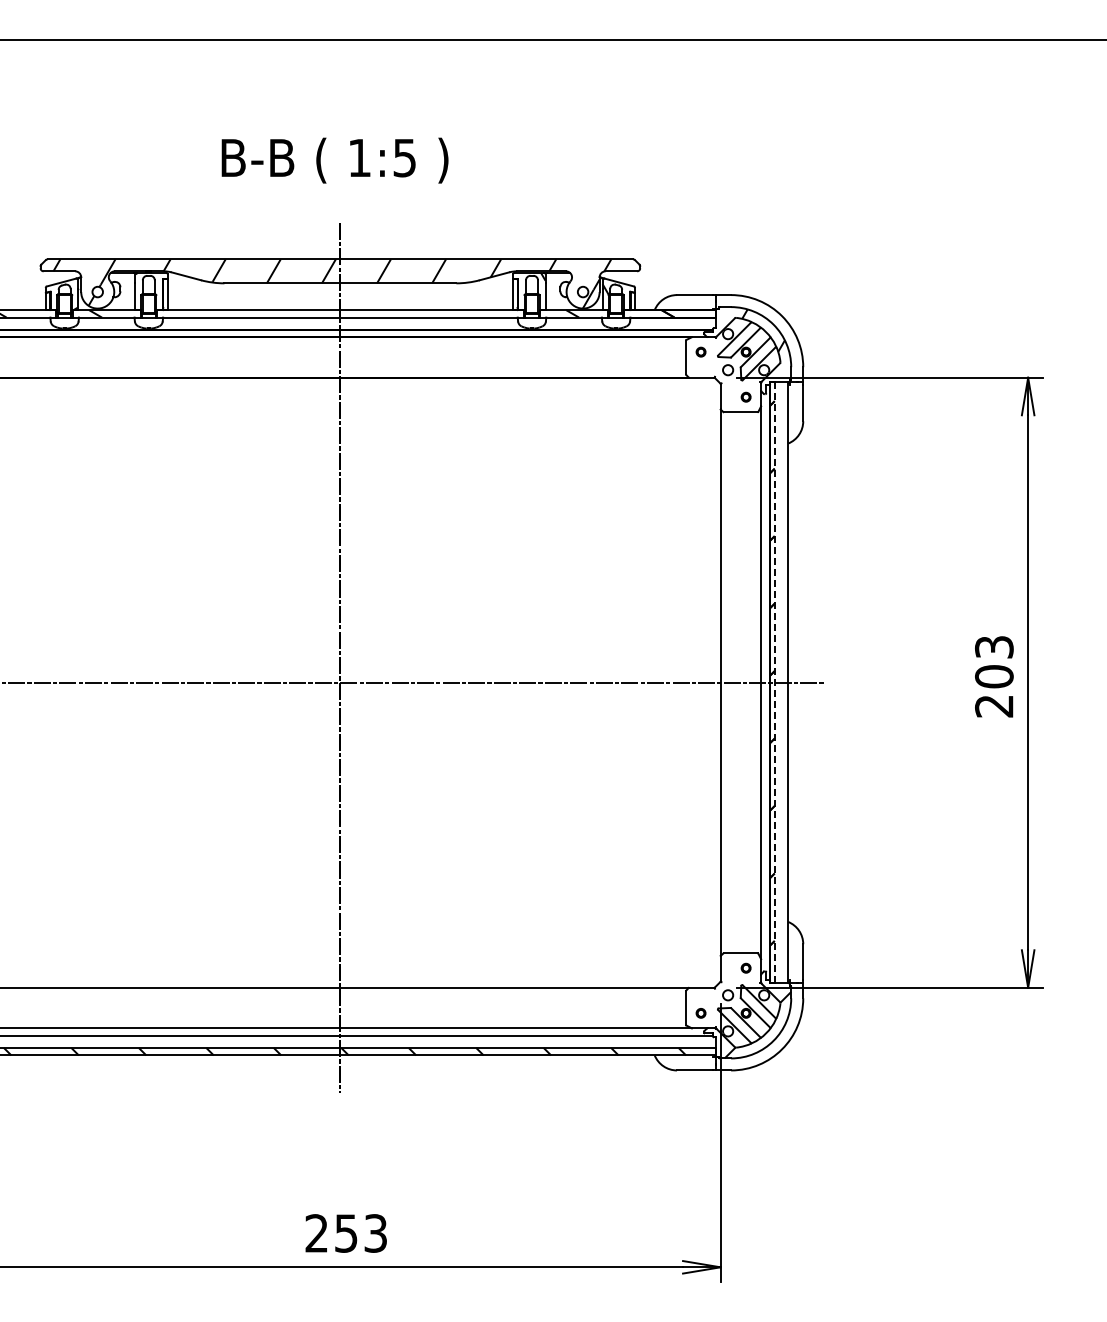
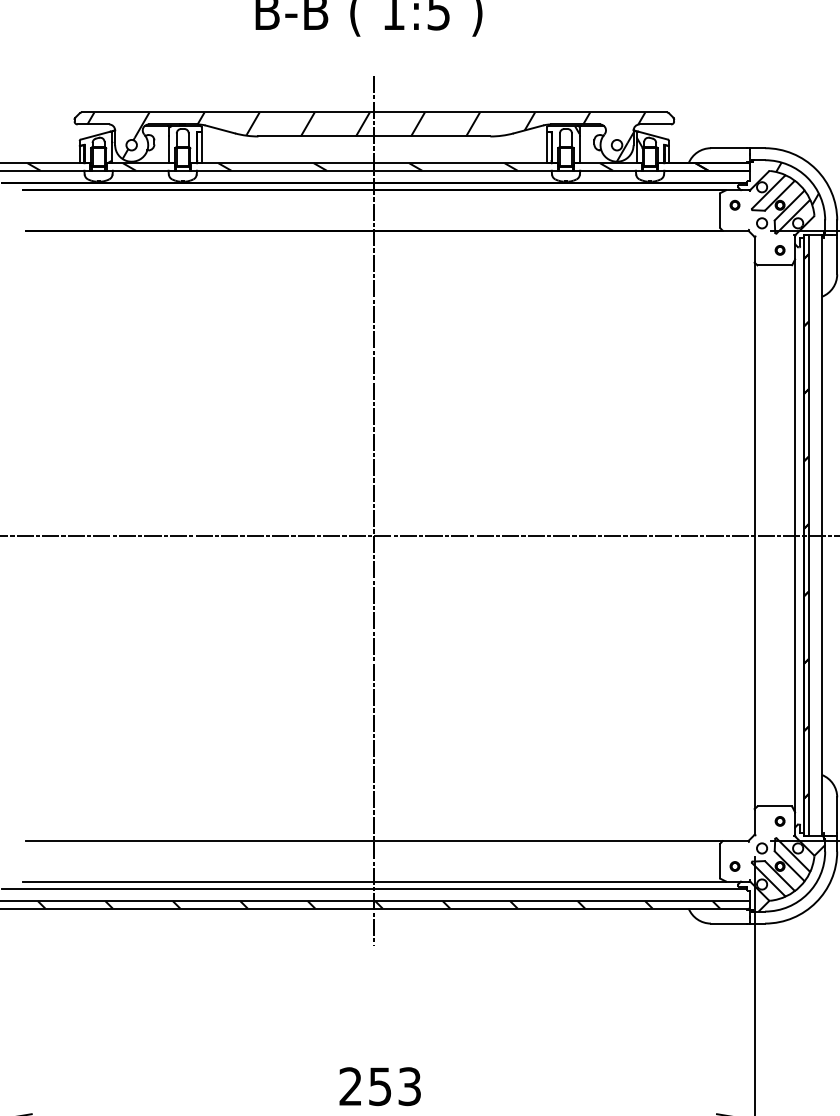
hatch: (333, 313) -> (367, 166), added
line: (774, 682) -> (808, 535), dashed -> solid

